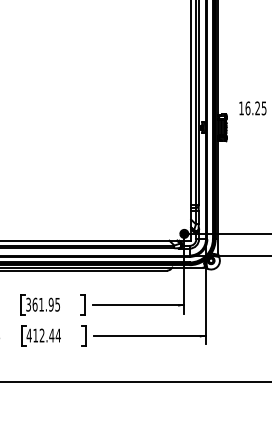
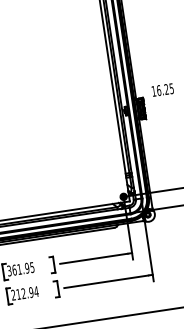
text: (40, 335) -> (22, 293), 412.44 -> 212.94

